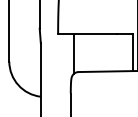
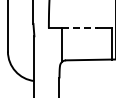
line: (95, 34) -> (80, 28), solid -> dashed

